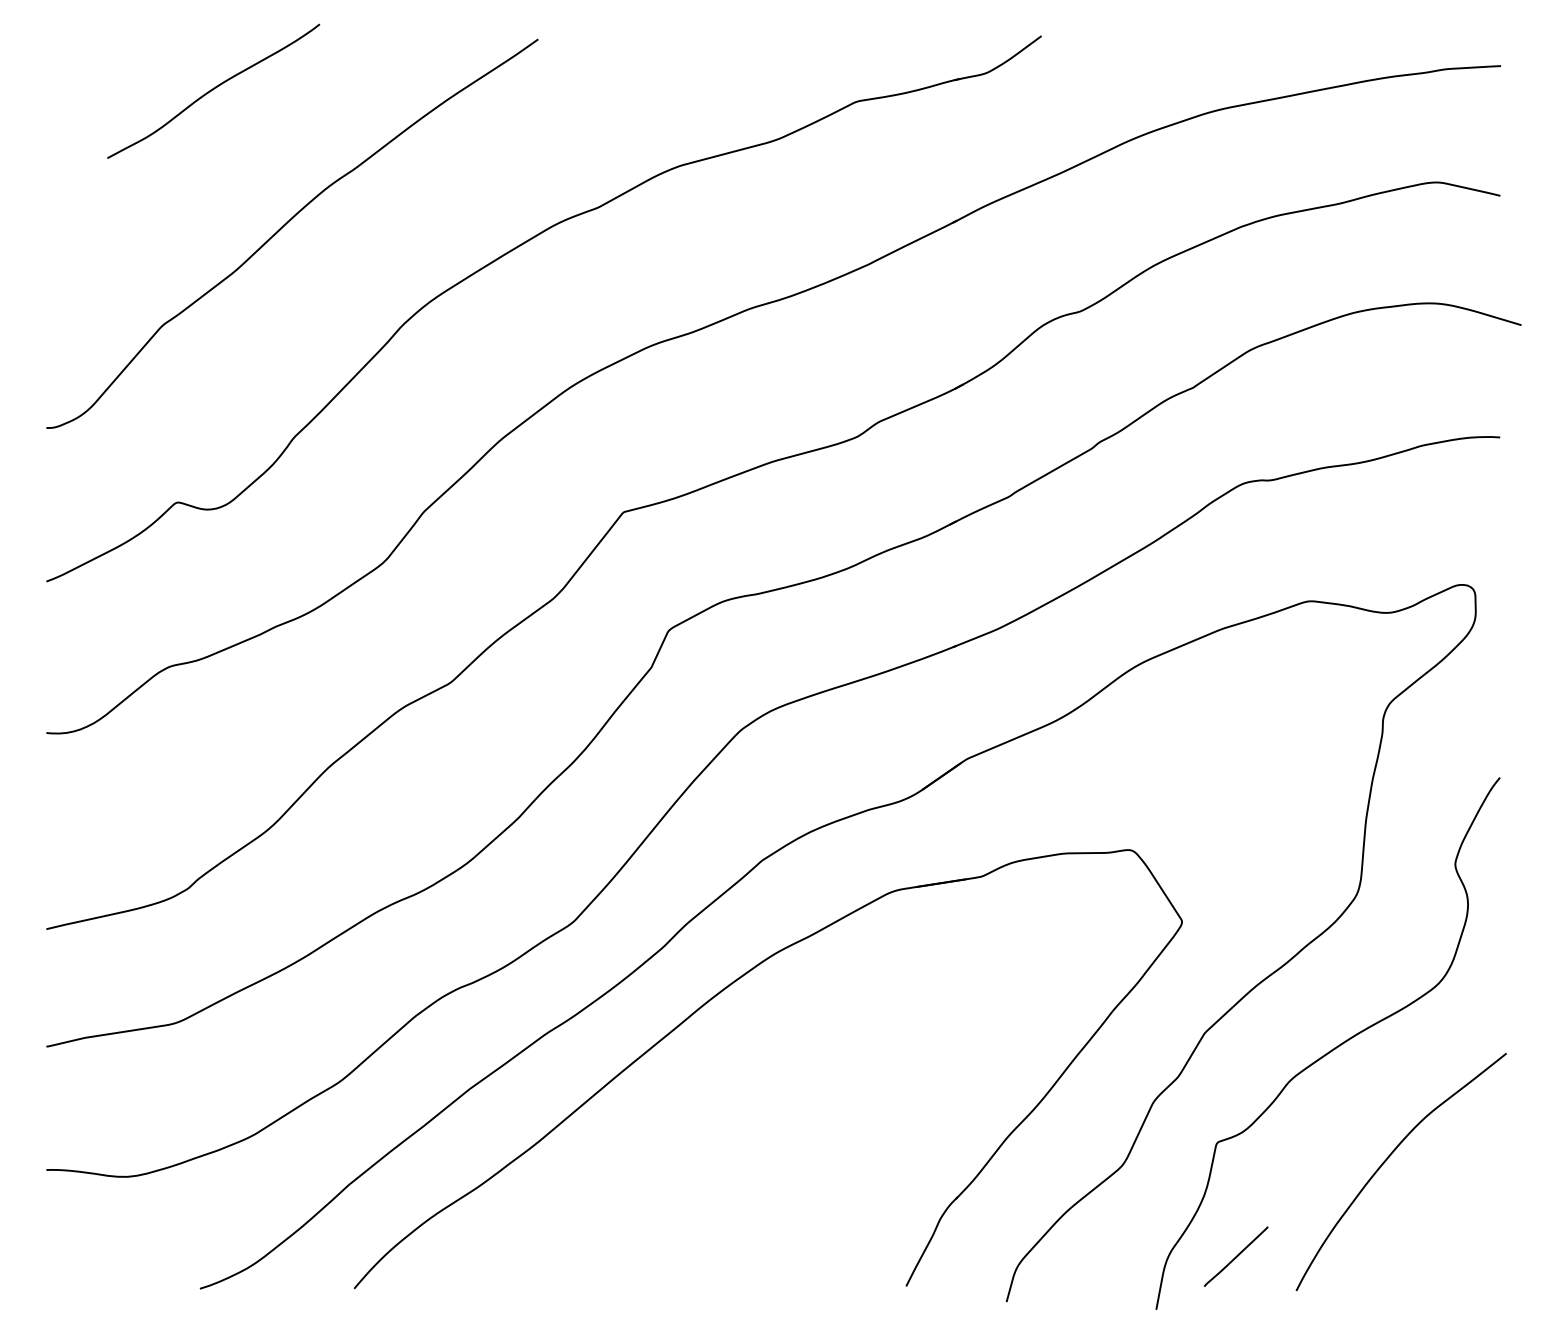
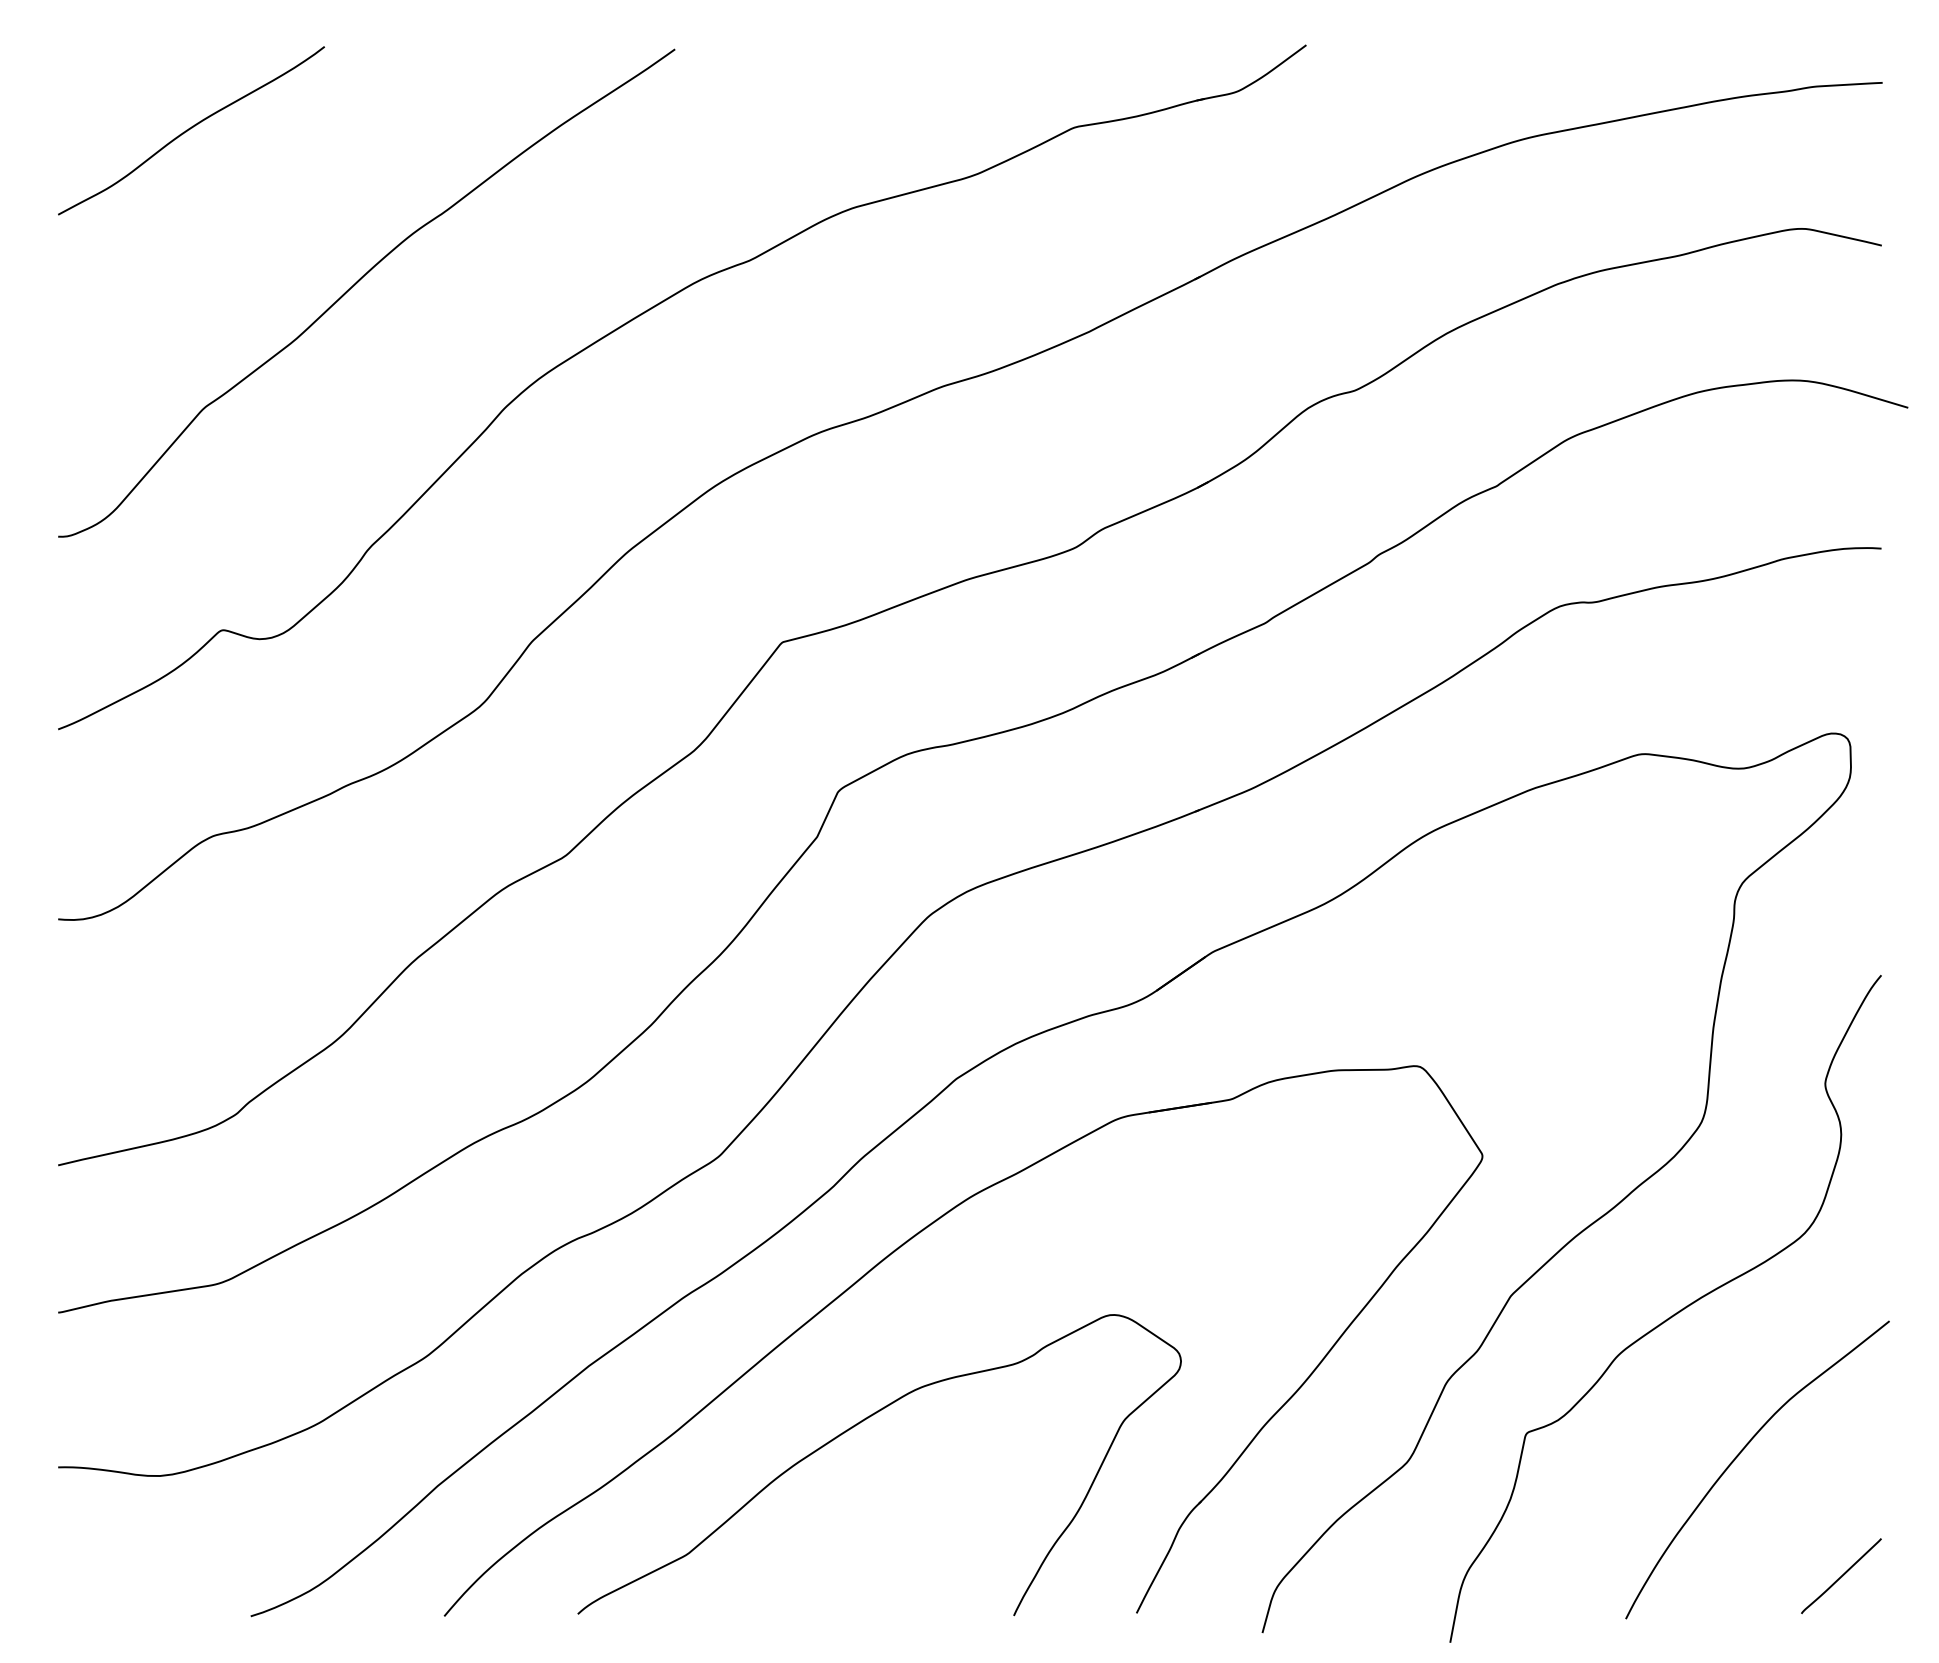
curve: (213, 90) -> (191, 129), moved
curve: (684, 1136) -> (858, 1425), added
line: (1235, 1256) -> (1840, 1575), moved

